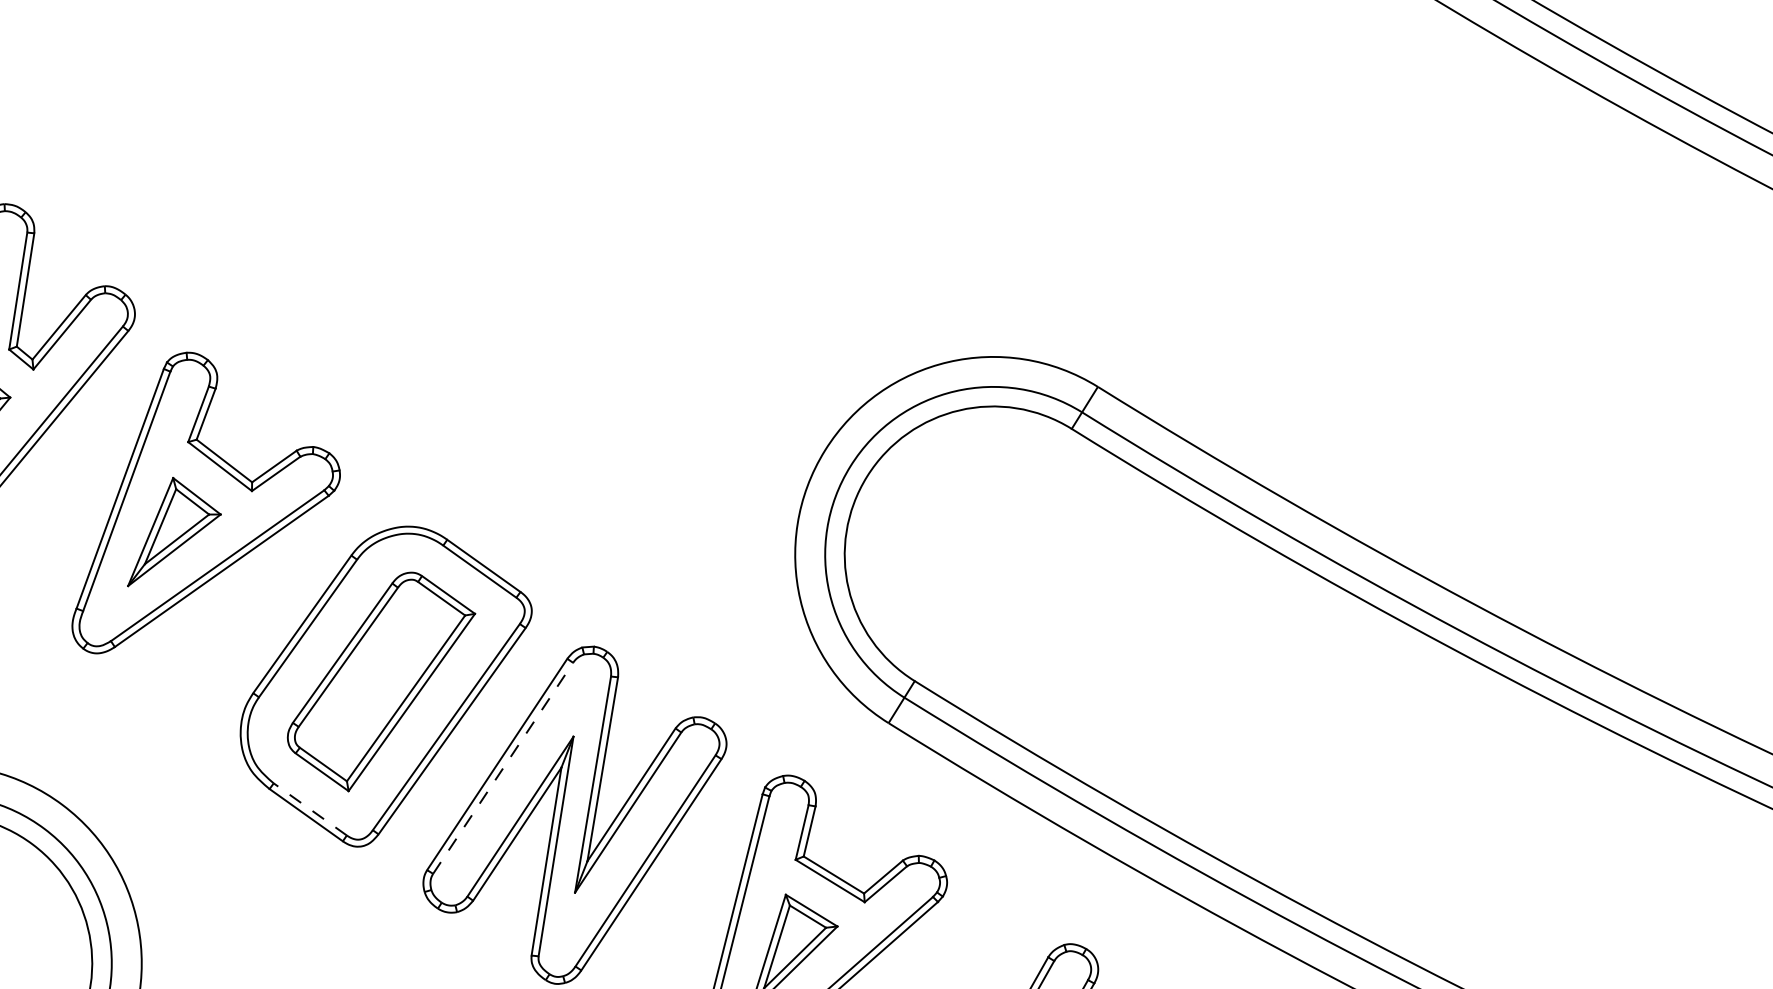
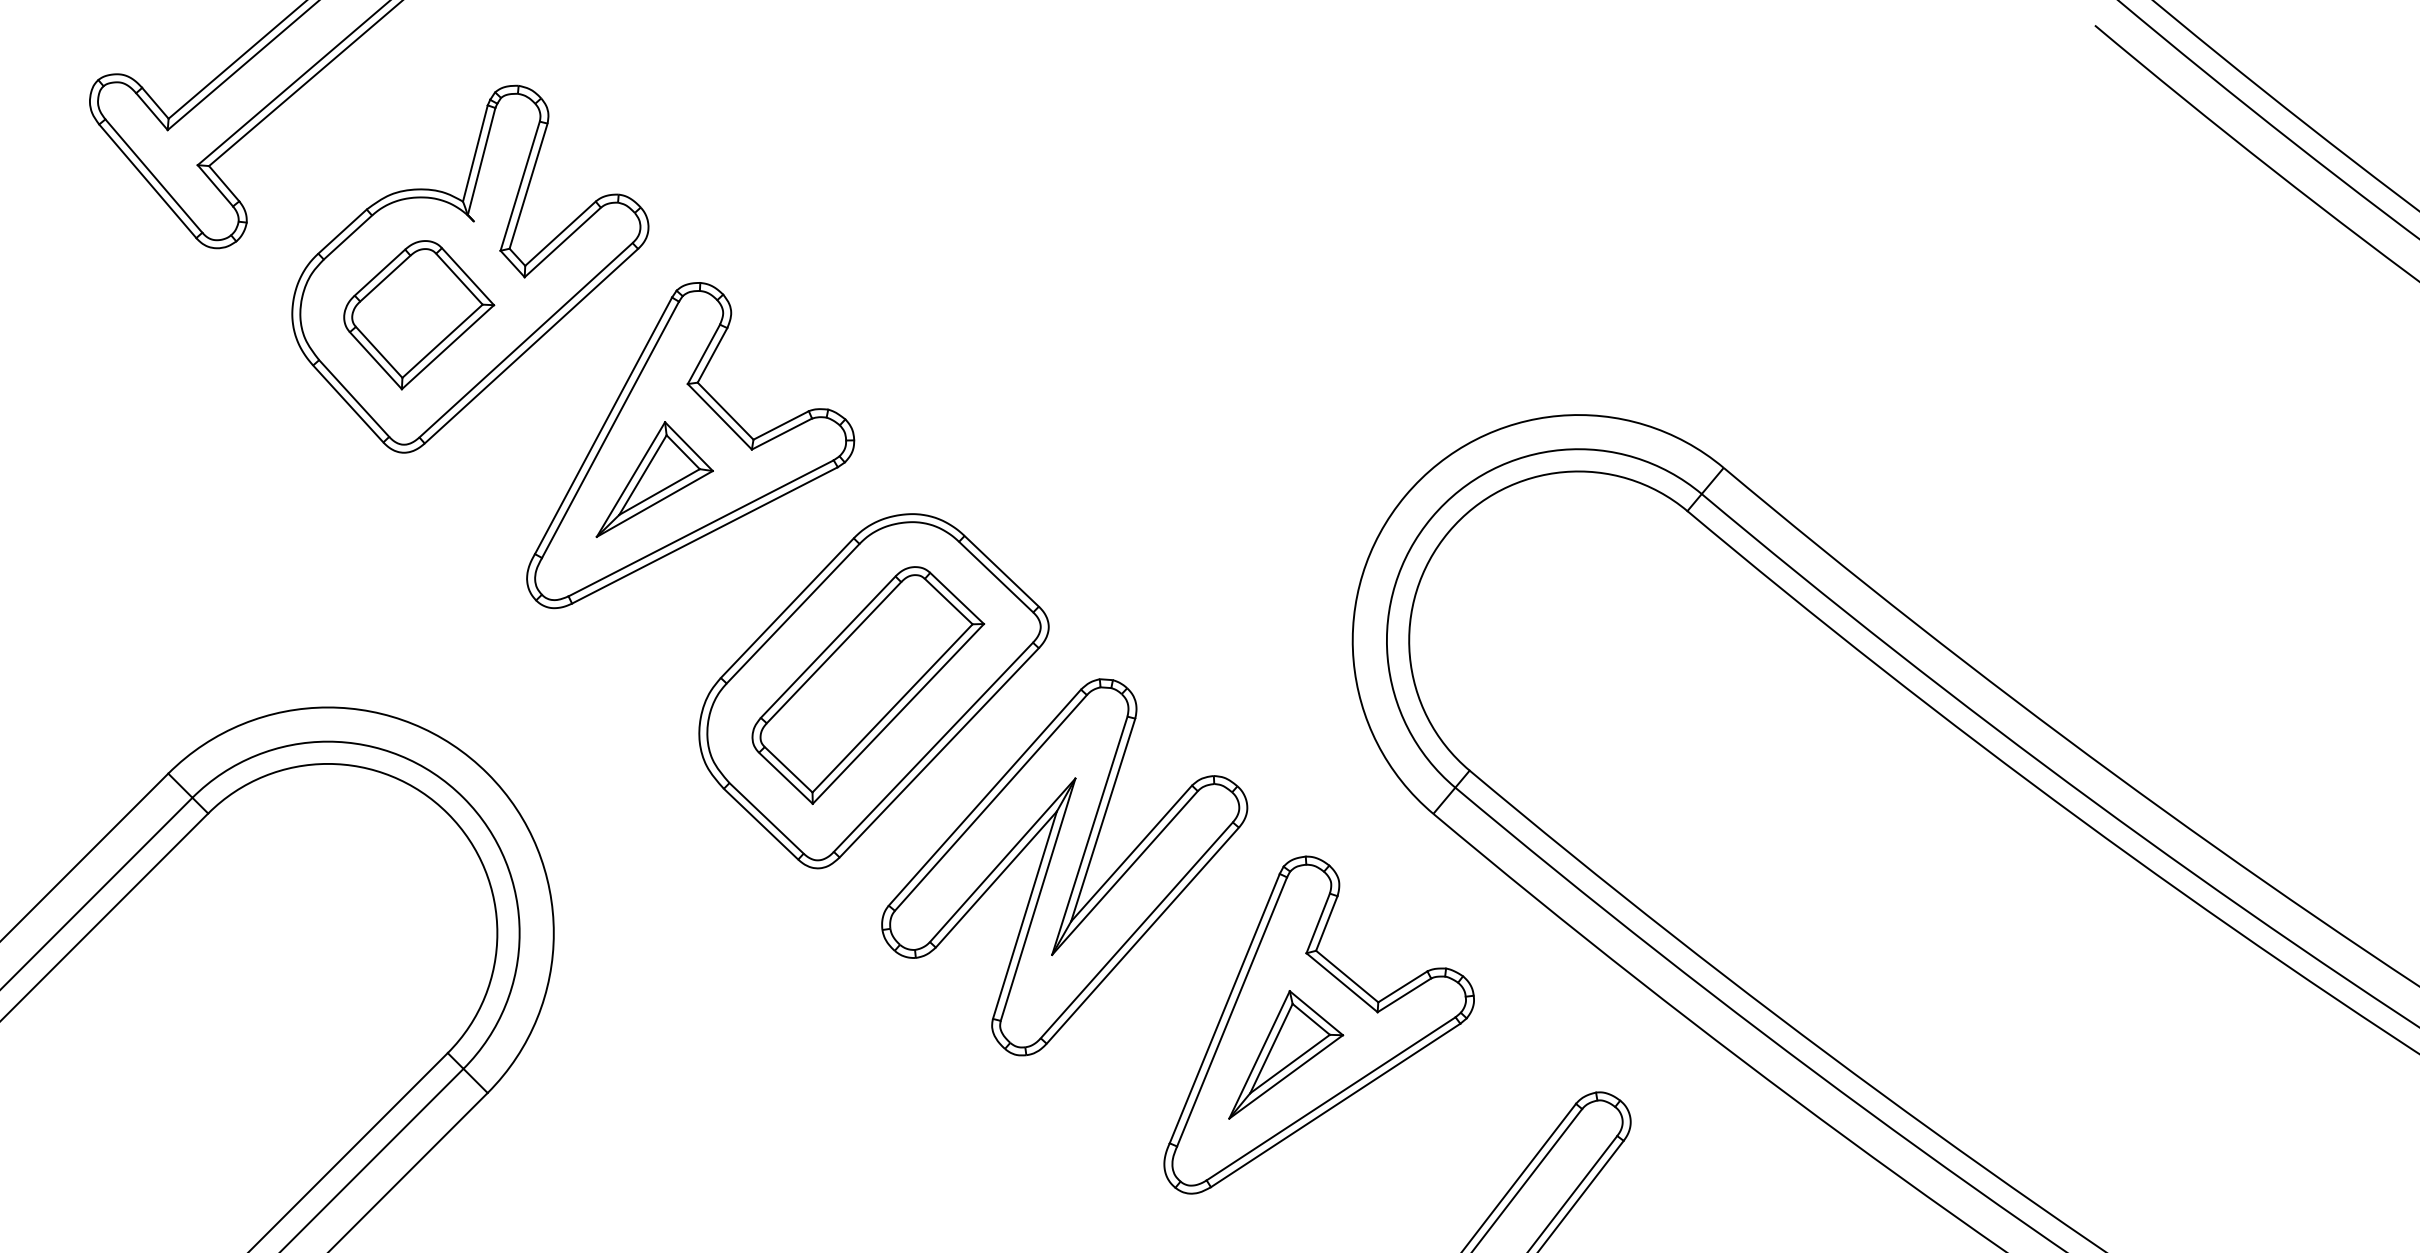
line: (503, 767) -> (991, 802), dashed -> solid
line: (310, 809) -> (766, 818), dashed -> solid

